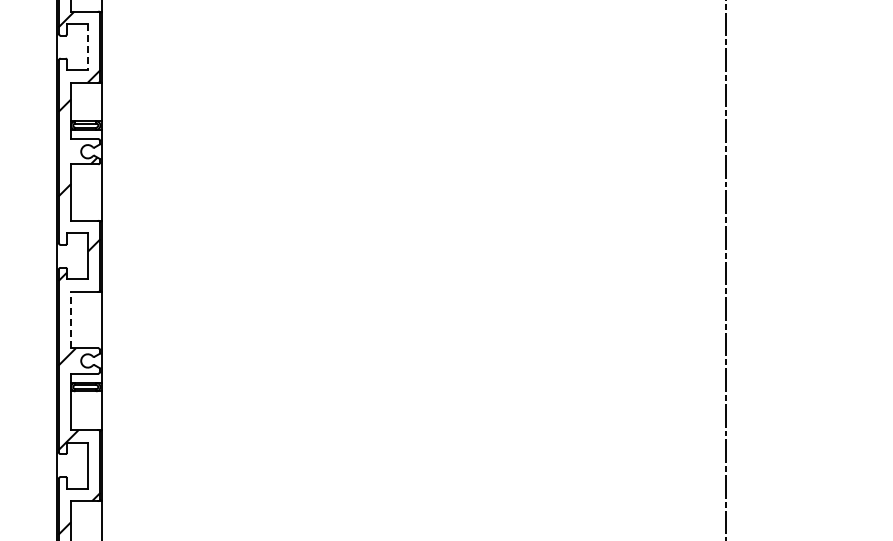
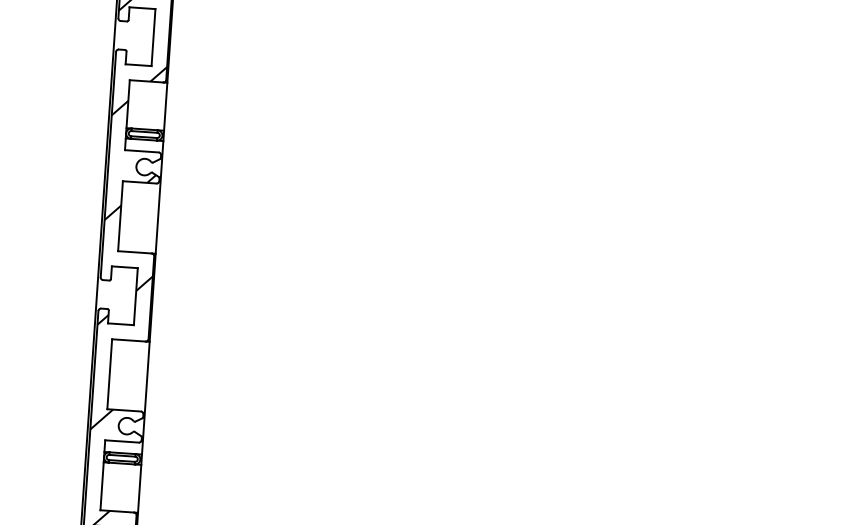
line: (87, 47) -> (152, 37), dashed -> solid
line: (71, 319) -> (110, 373), dashed -> solid

